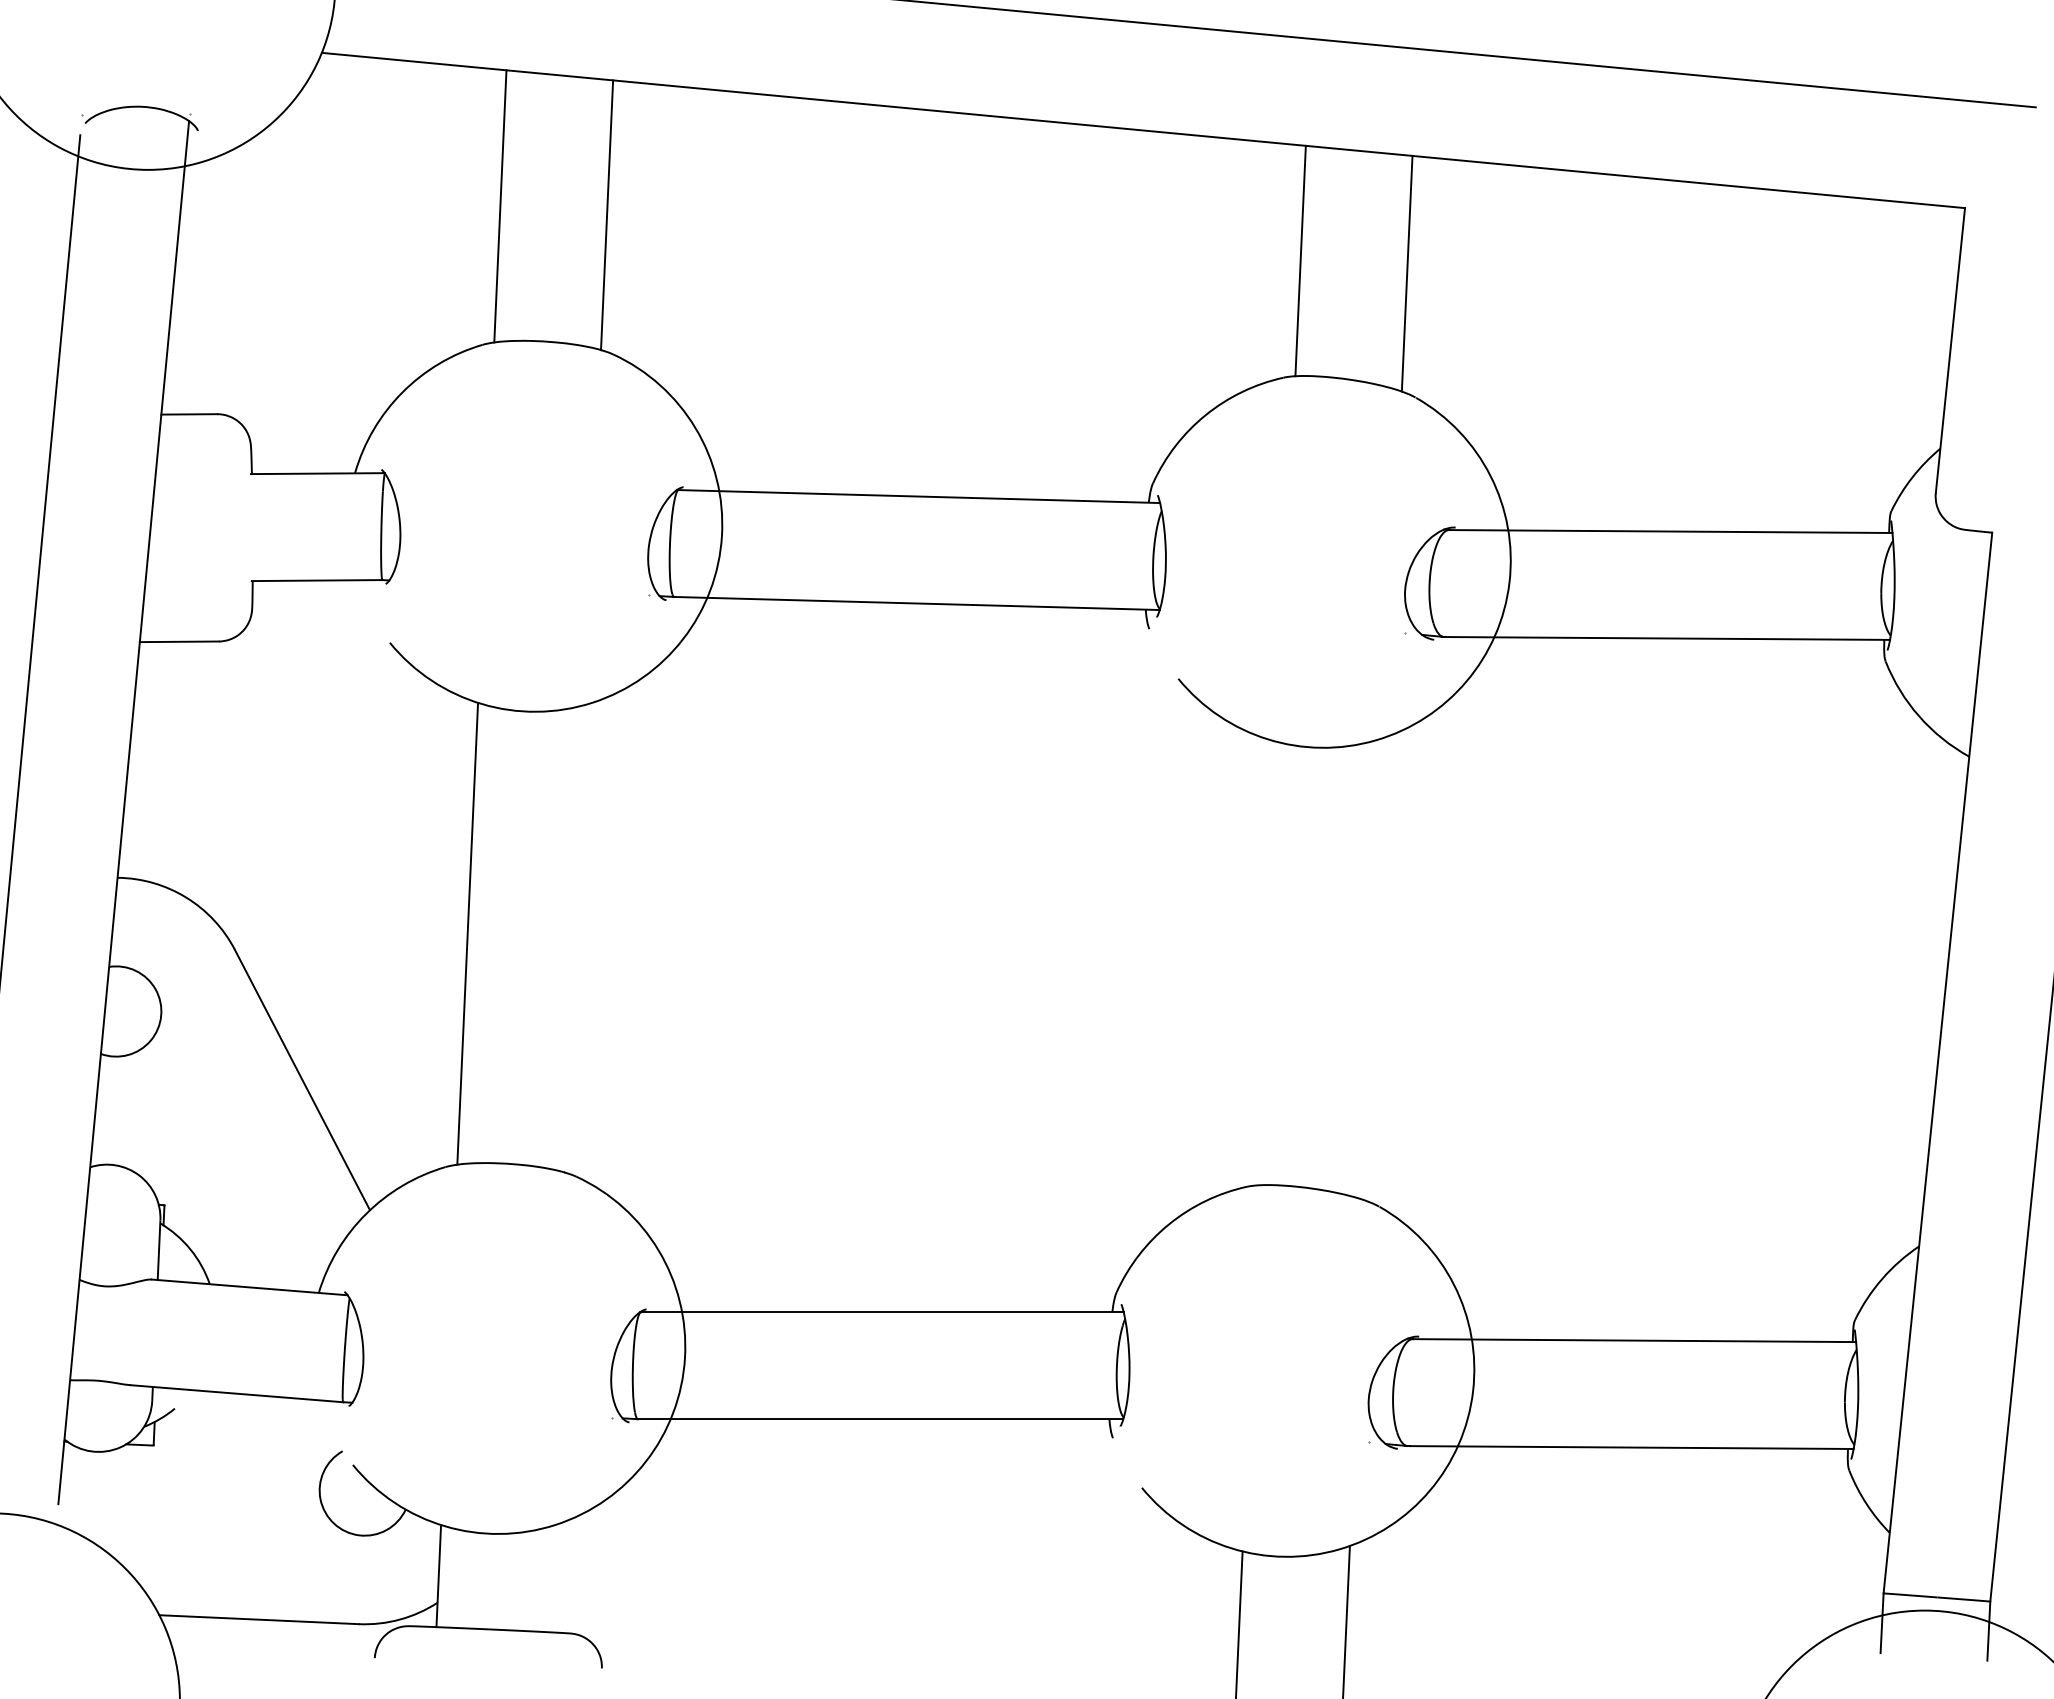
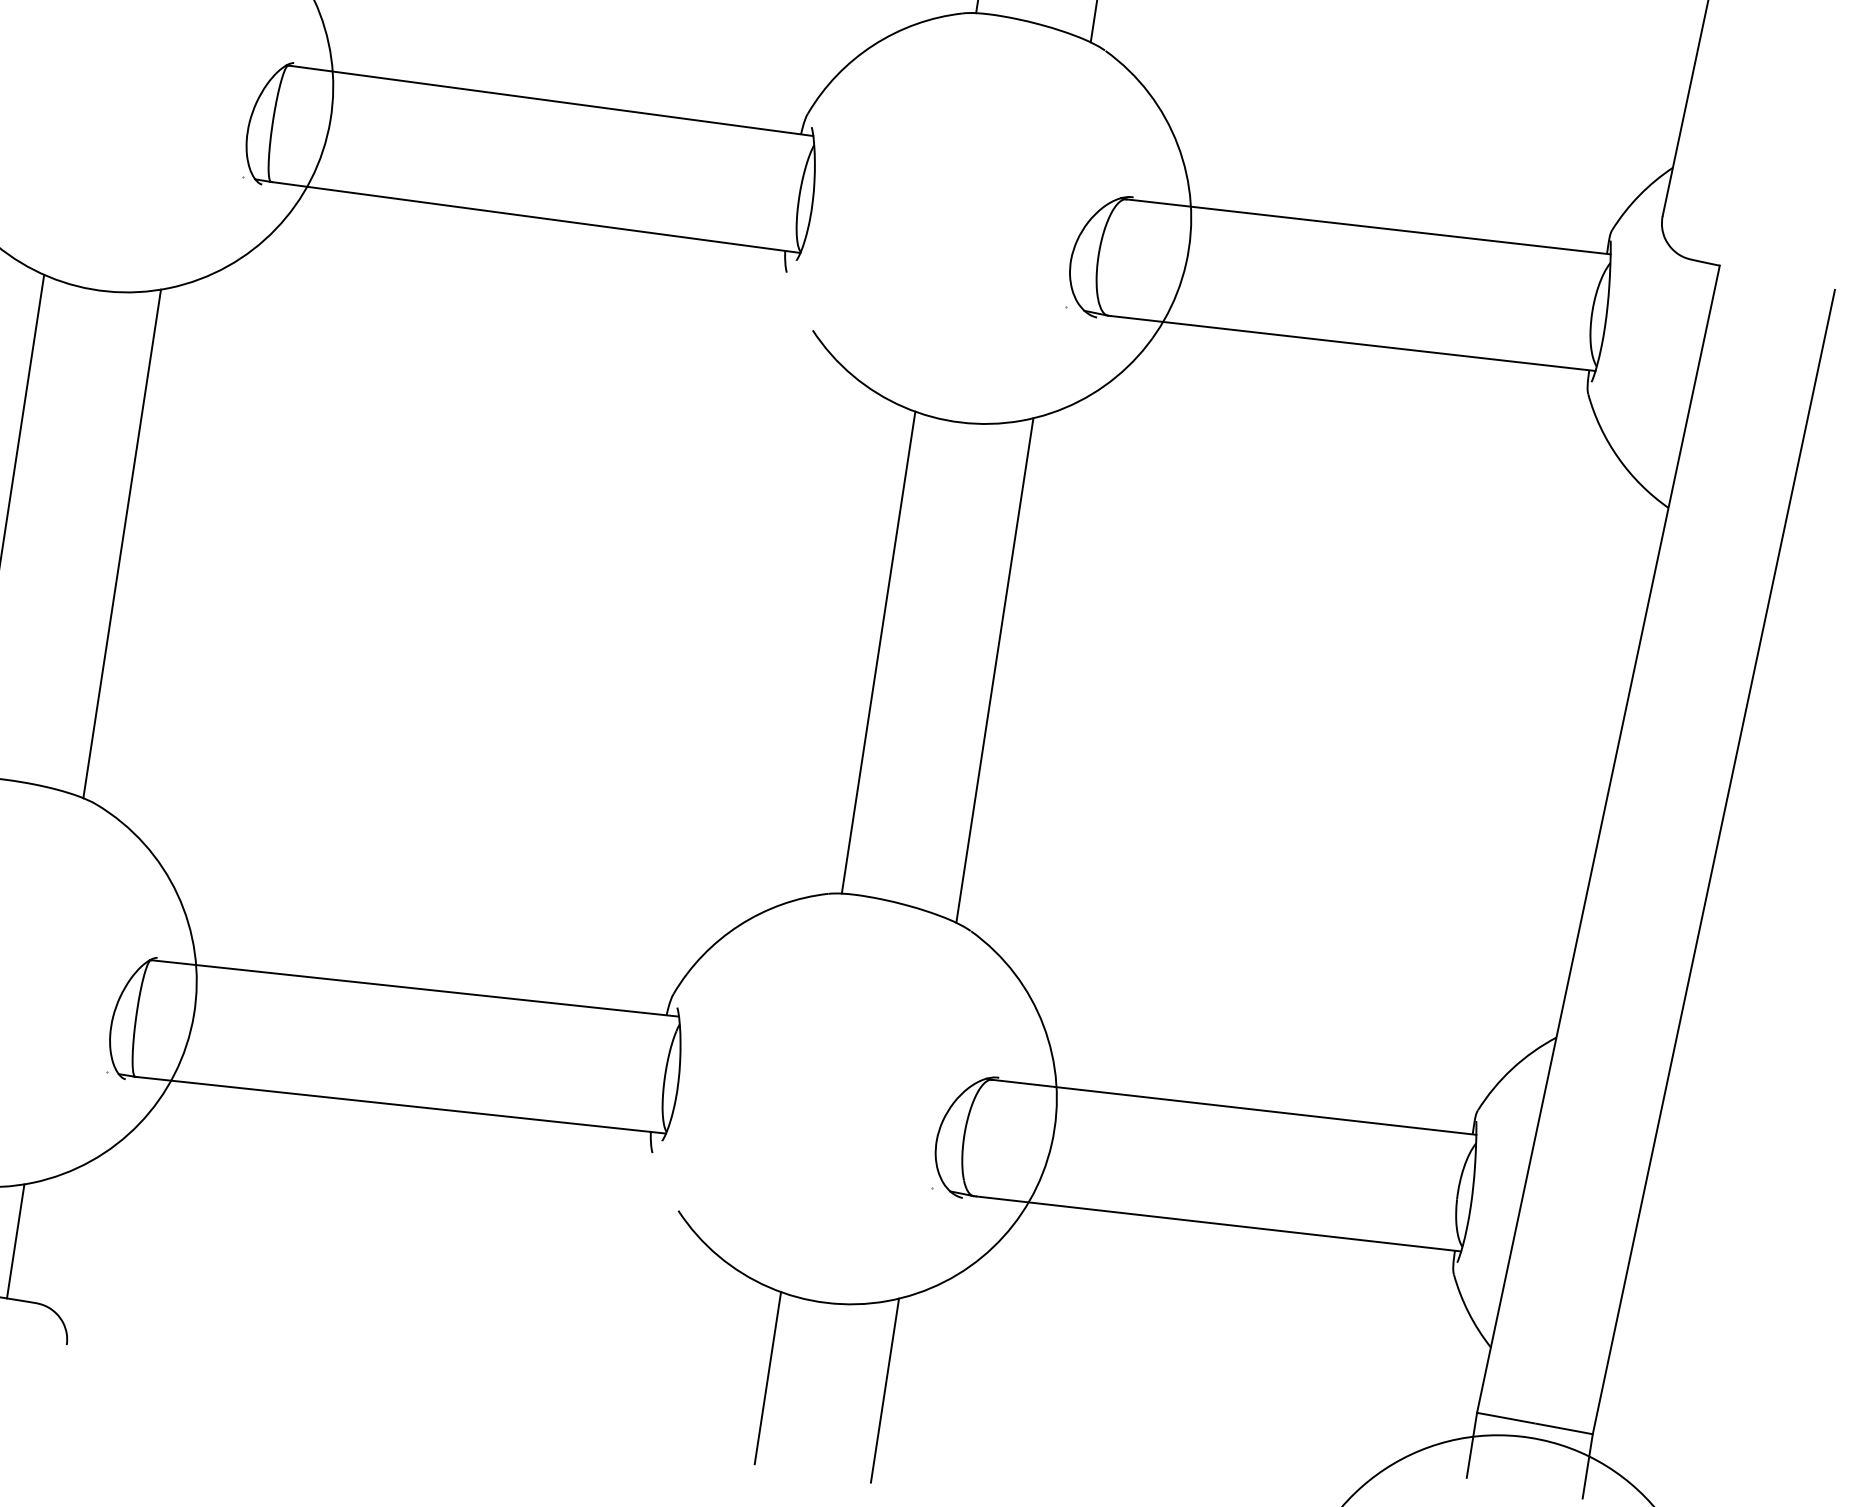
line: (574, 938) -> (122, 543), added
line: (1268, 963) -> (878, 652), added
line: (1375, 968) -> (994, 670), added
line: (545, 1579) -> (15, 1241), added

